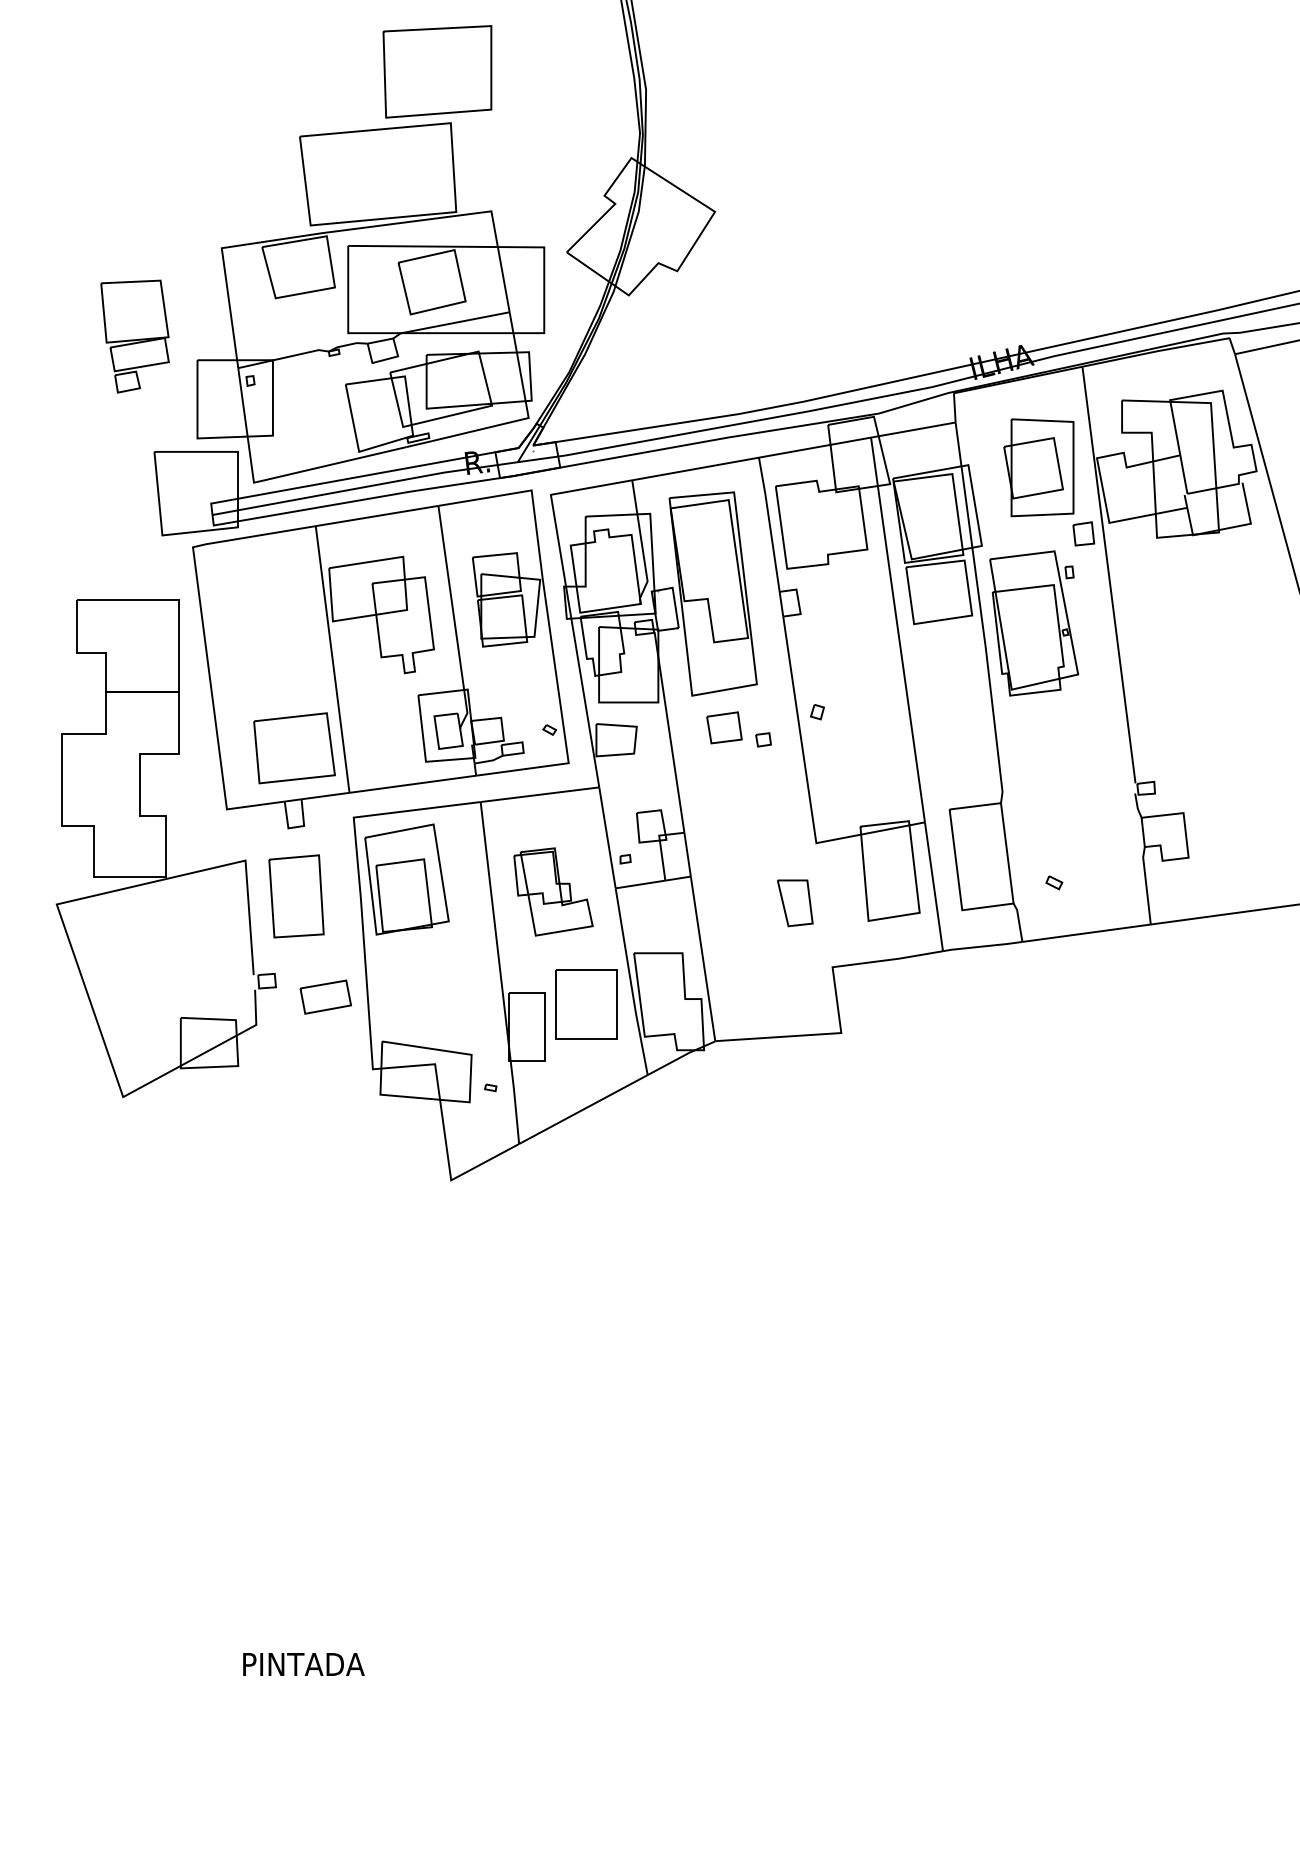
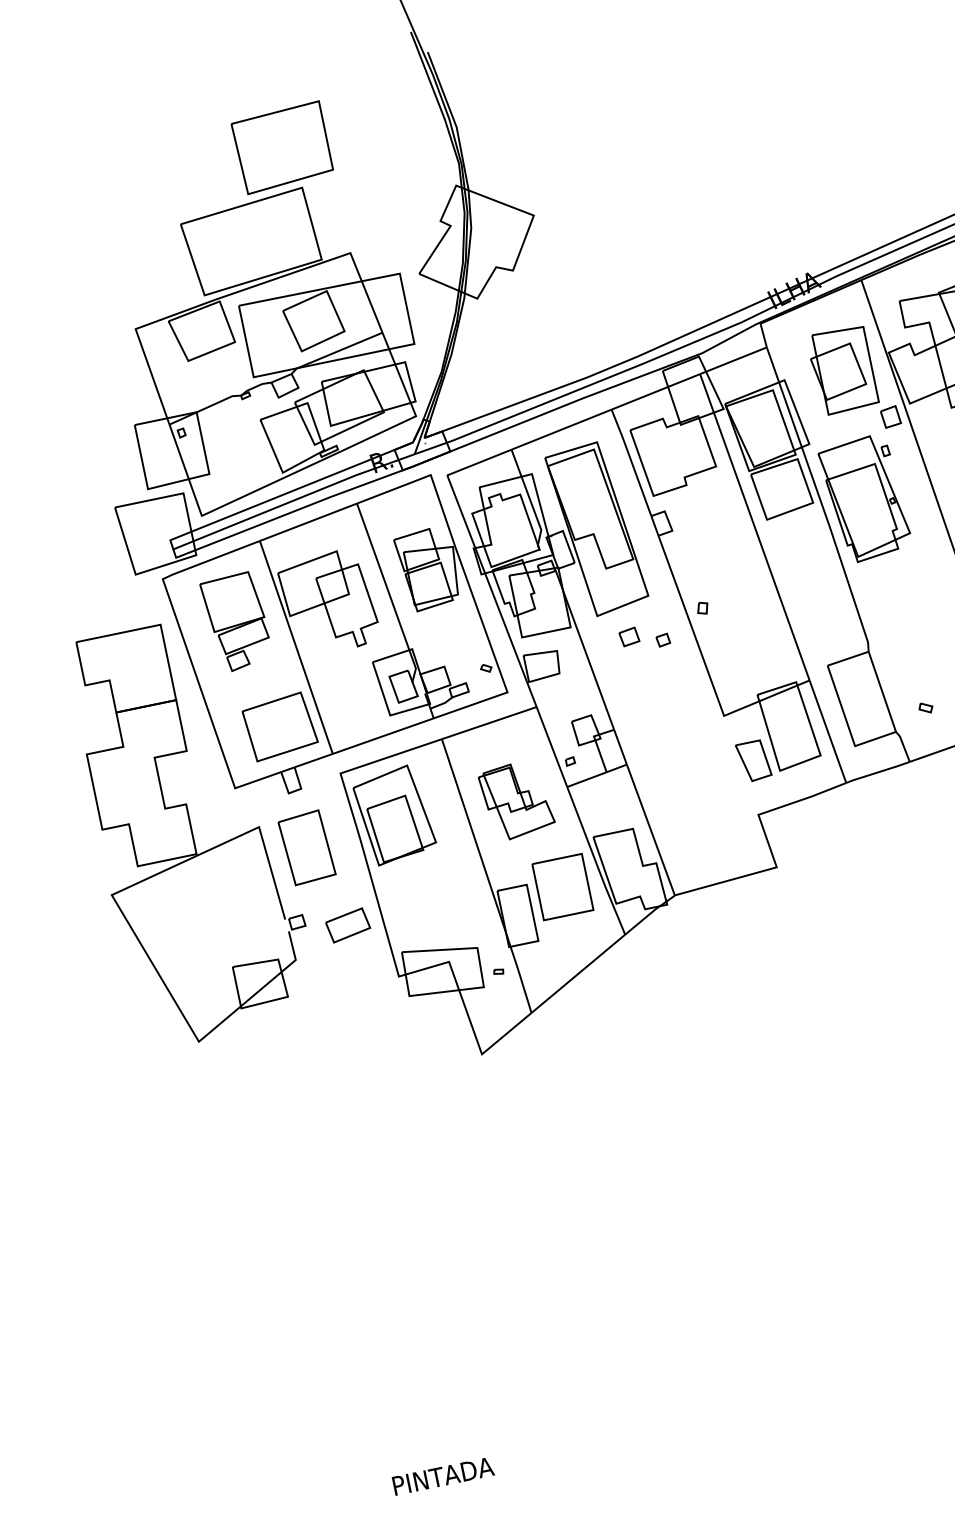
part: (134, 336) -> (236, 622), moved
part: (724, 727) -> (629, 636), size x0.62
part: (795, 903) -> (754, 761), moved

